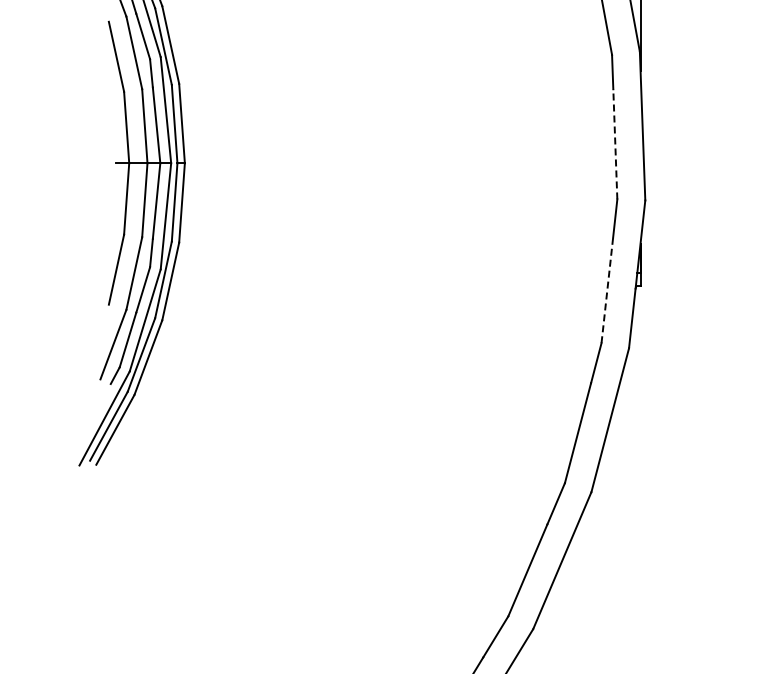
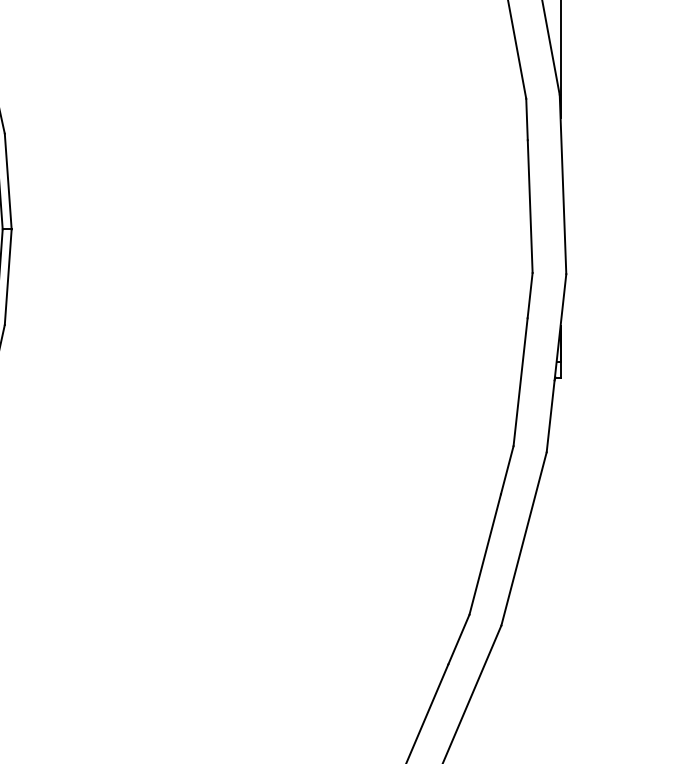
line: (615, 143) -> (530, 205), dashed -> solid
line: (607, 289) -> (520, 381), dashed -> solid

